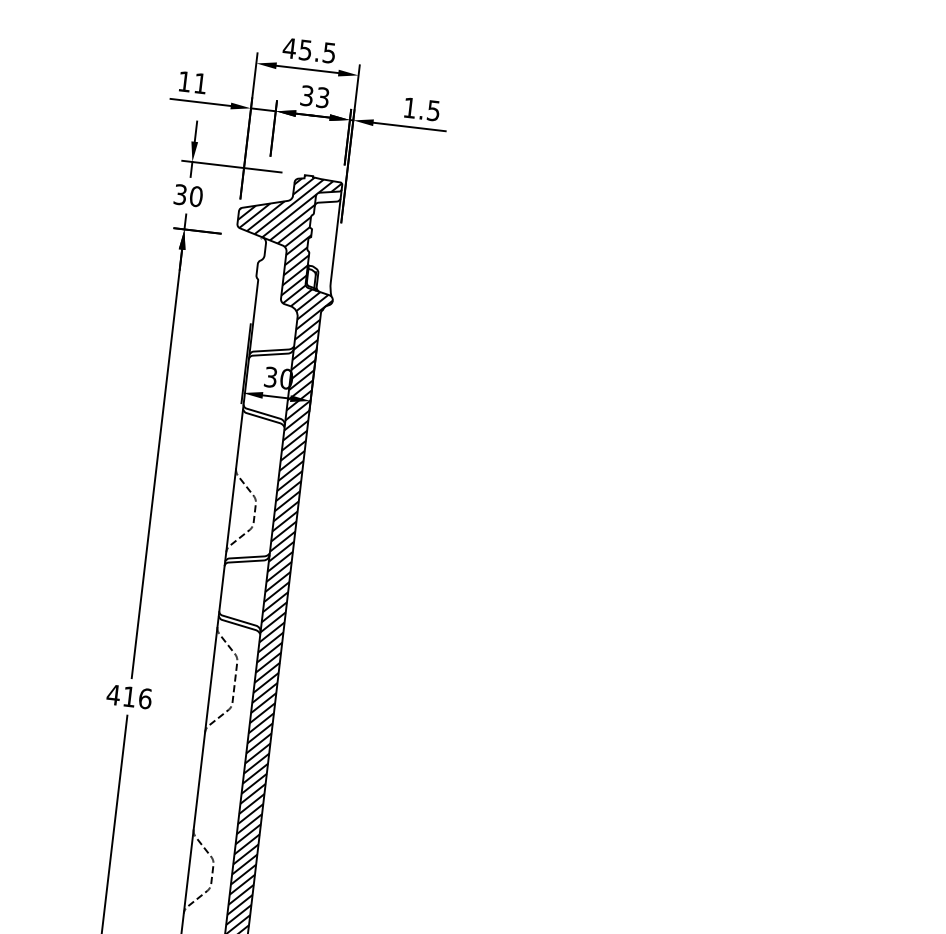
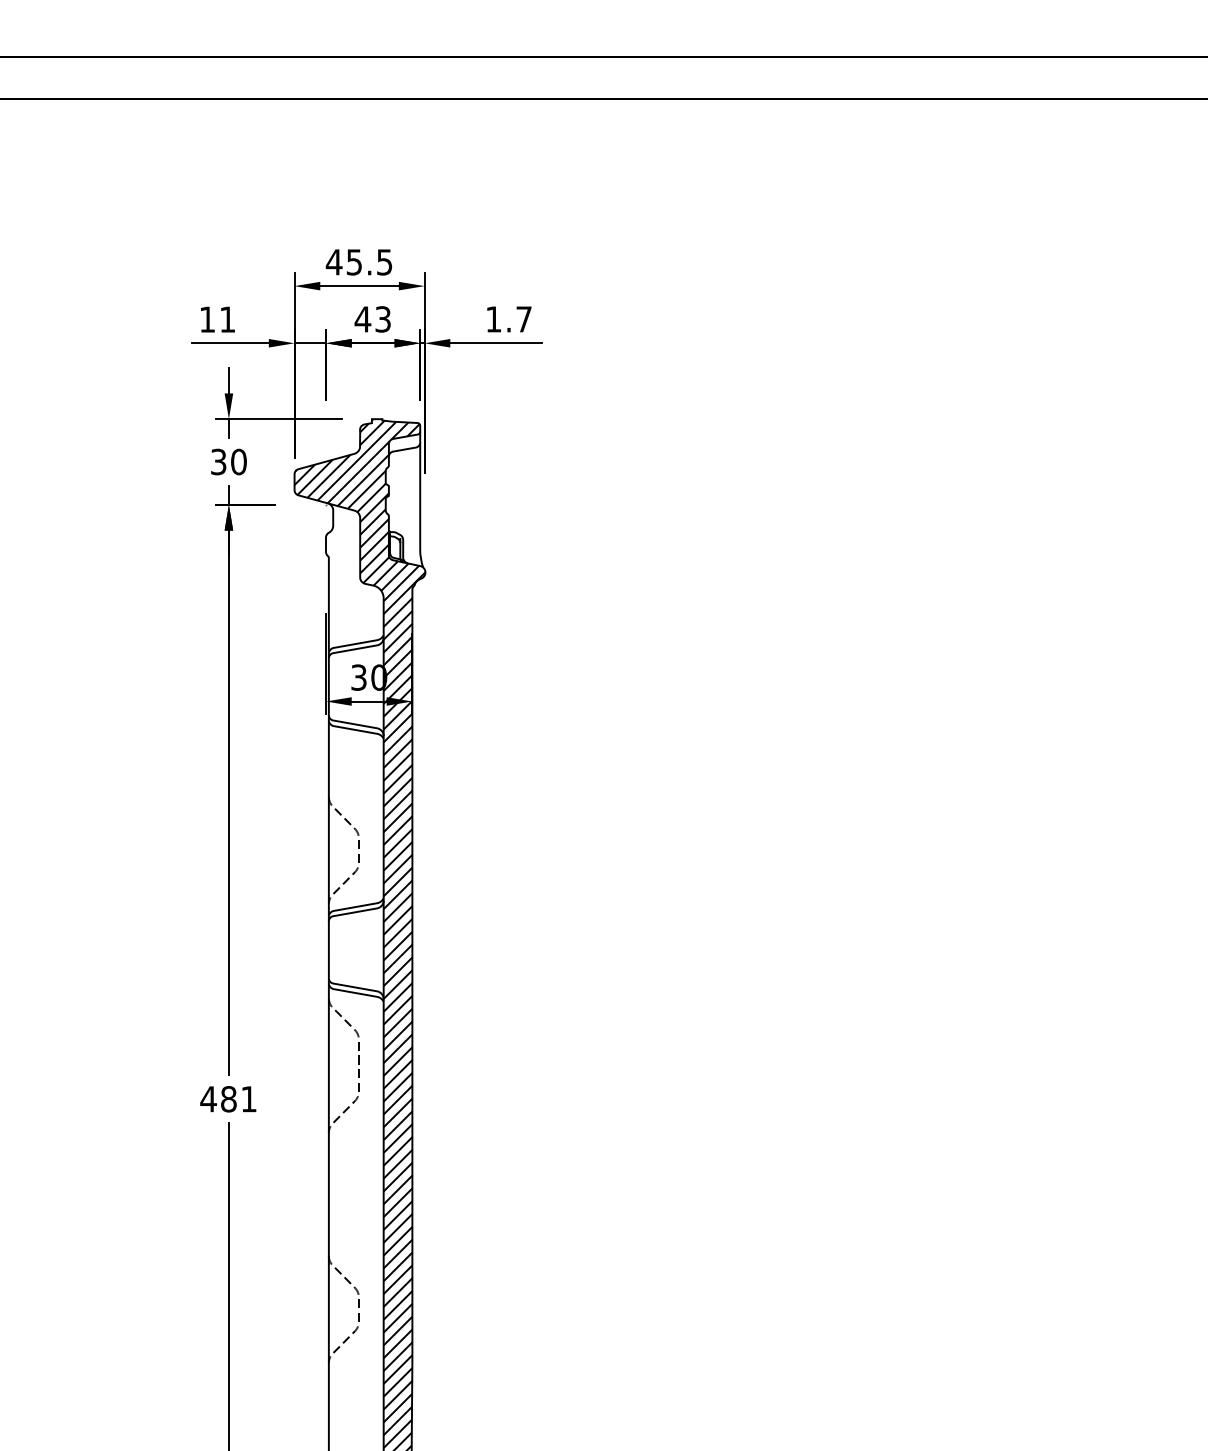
text: (306, 95) -> (362, 319), 33 -> 43
text: (433, 110) -> (523, 319), 1.5 -> 1.7
text: (137, 698) -> (239, 1099), 416 -> 481

